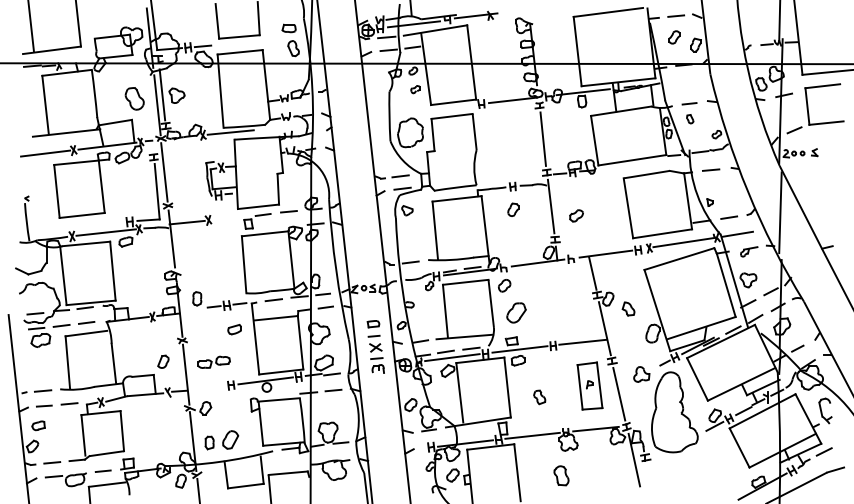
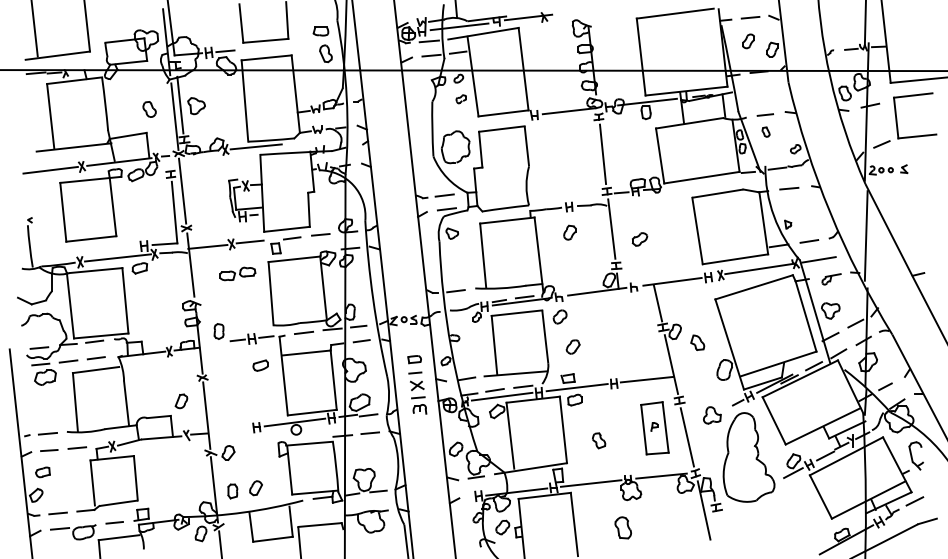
part: (134, 98) -> (149, 109), size x0.62
line: (224, 217) -> (249, 241), added
part: (515, 312) -> (572, 346), size x0.62
part: (213, 361) -> (237, 273), moved
part: (230, 440) -> (255, 488), size x0.71

